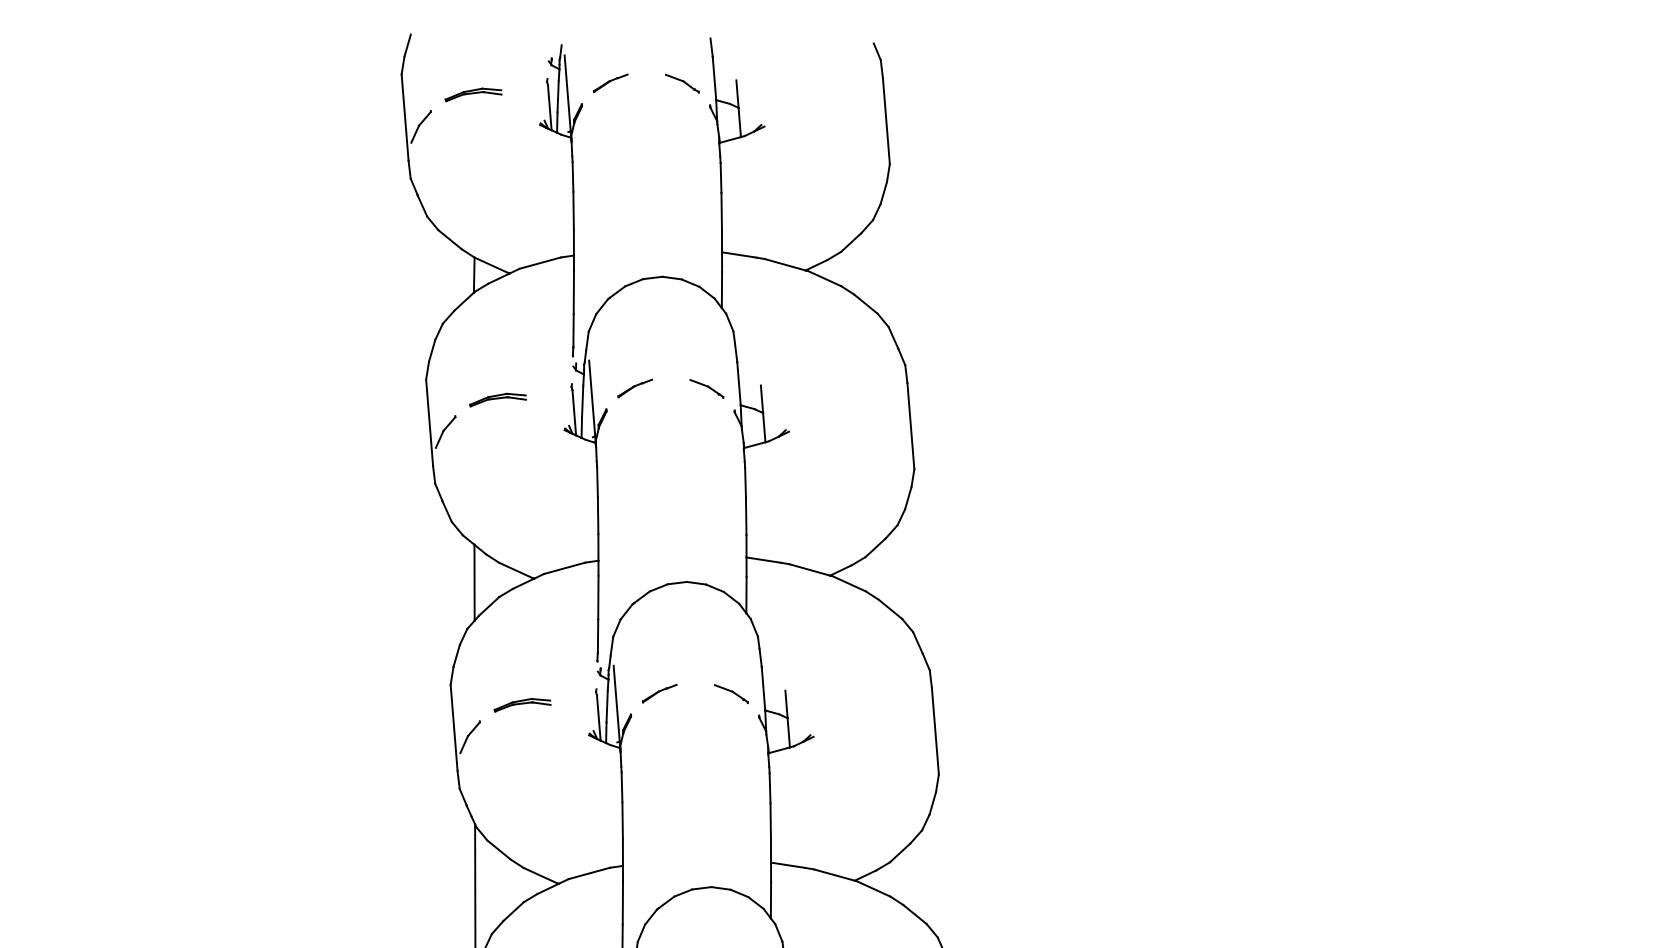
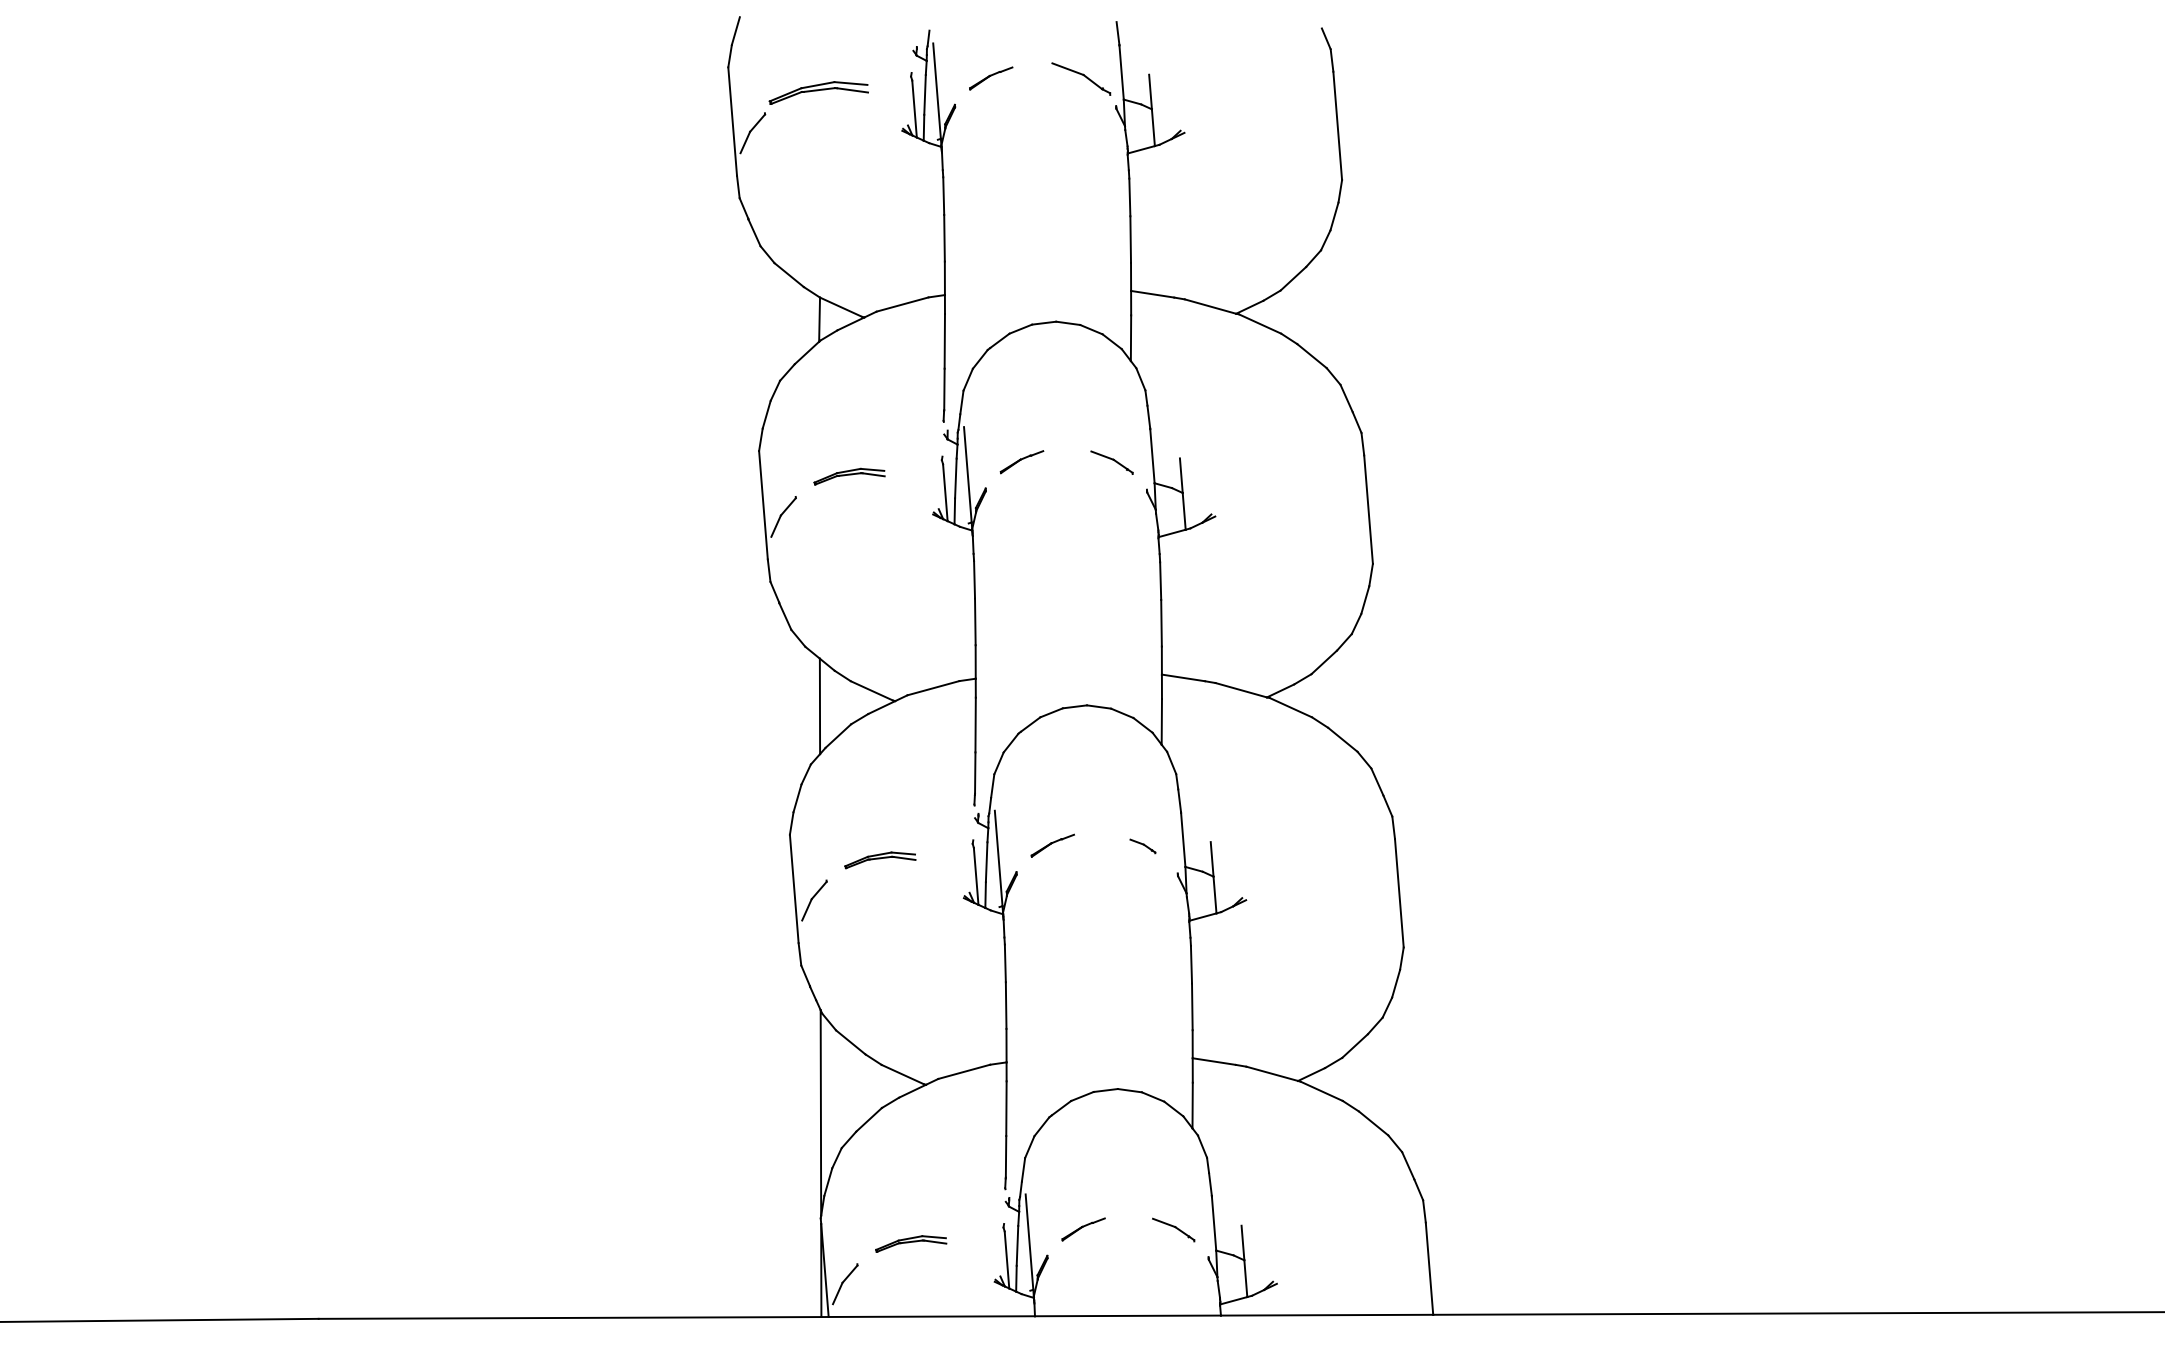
part: (681, 83) -> (1080, 78), size x1.4
part: (473, 94) -> (818, 92), size x1.4
part: (731, 694) -> (1142, 846), size x0.6

